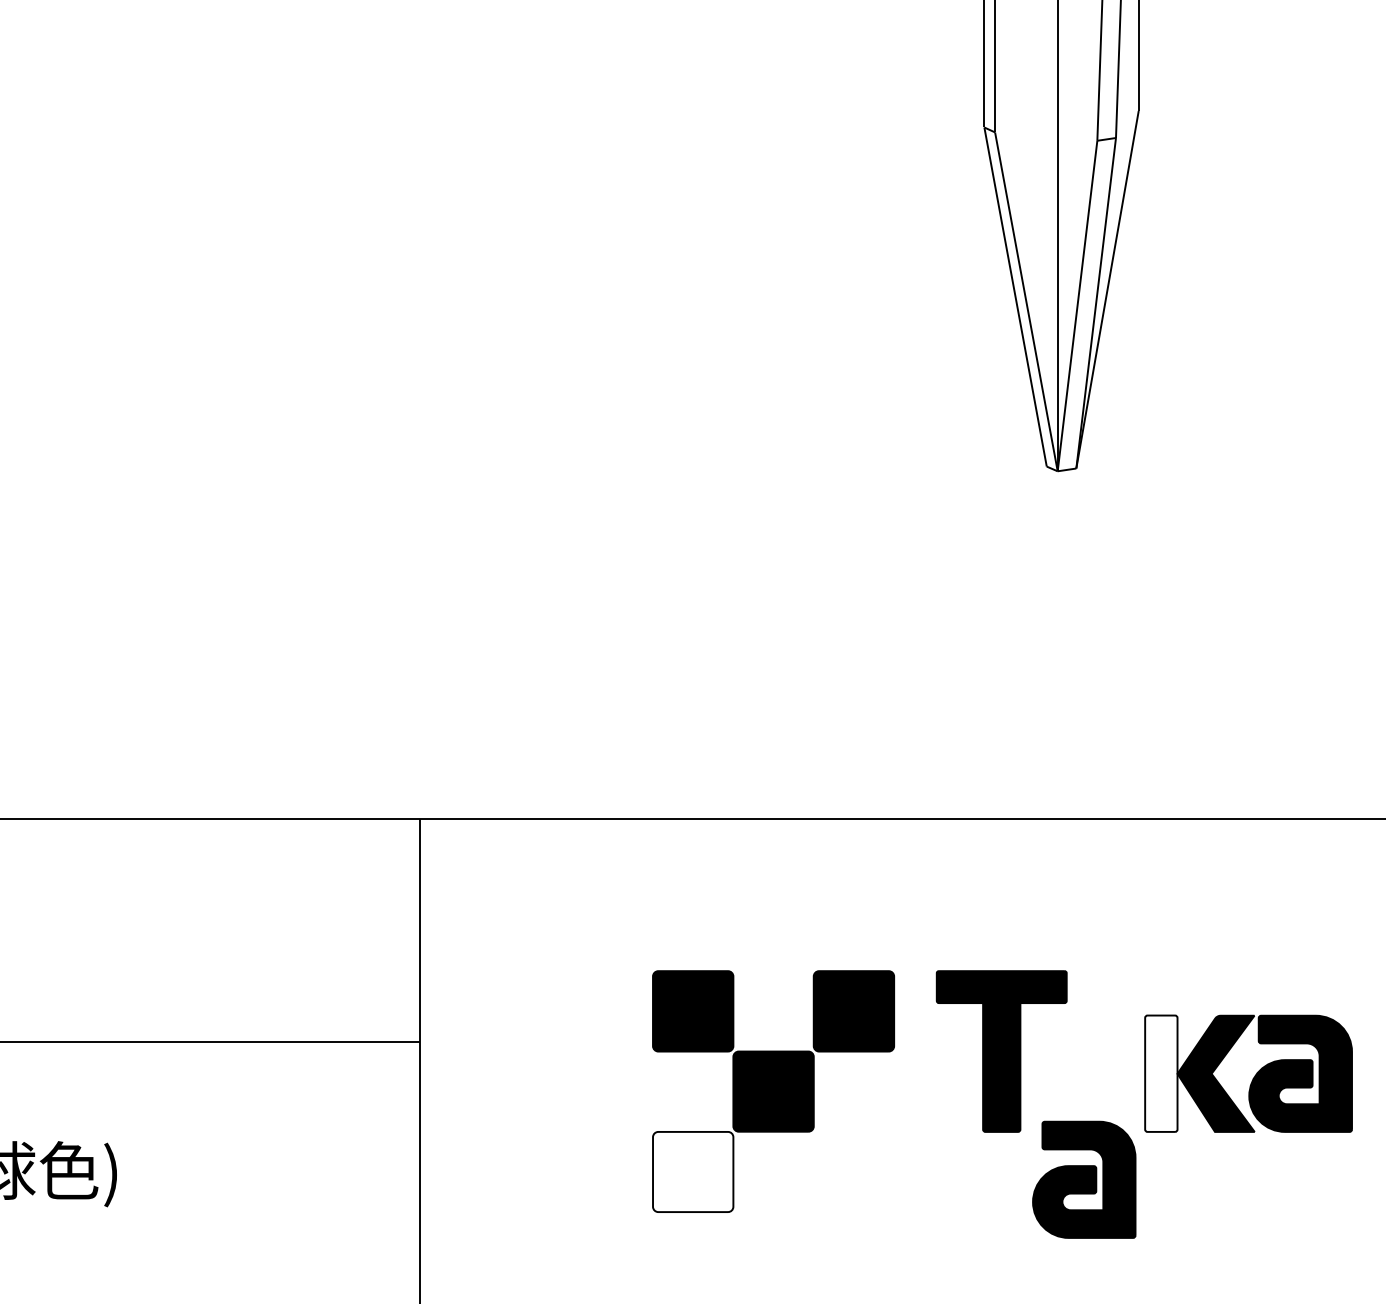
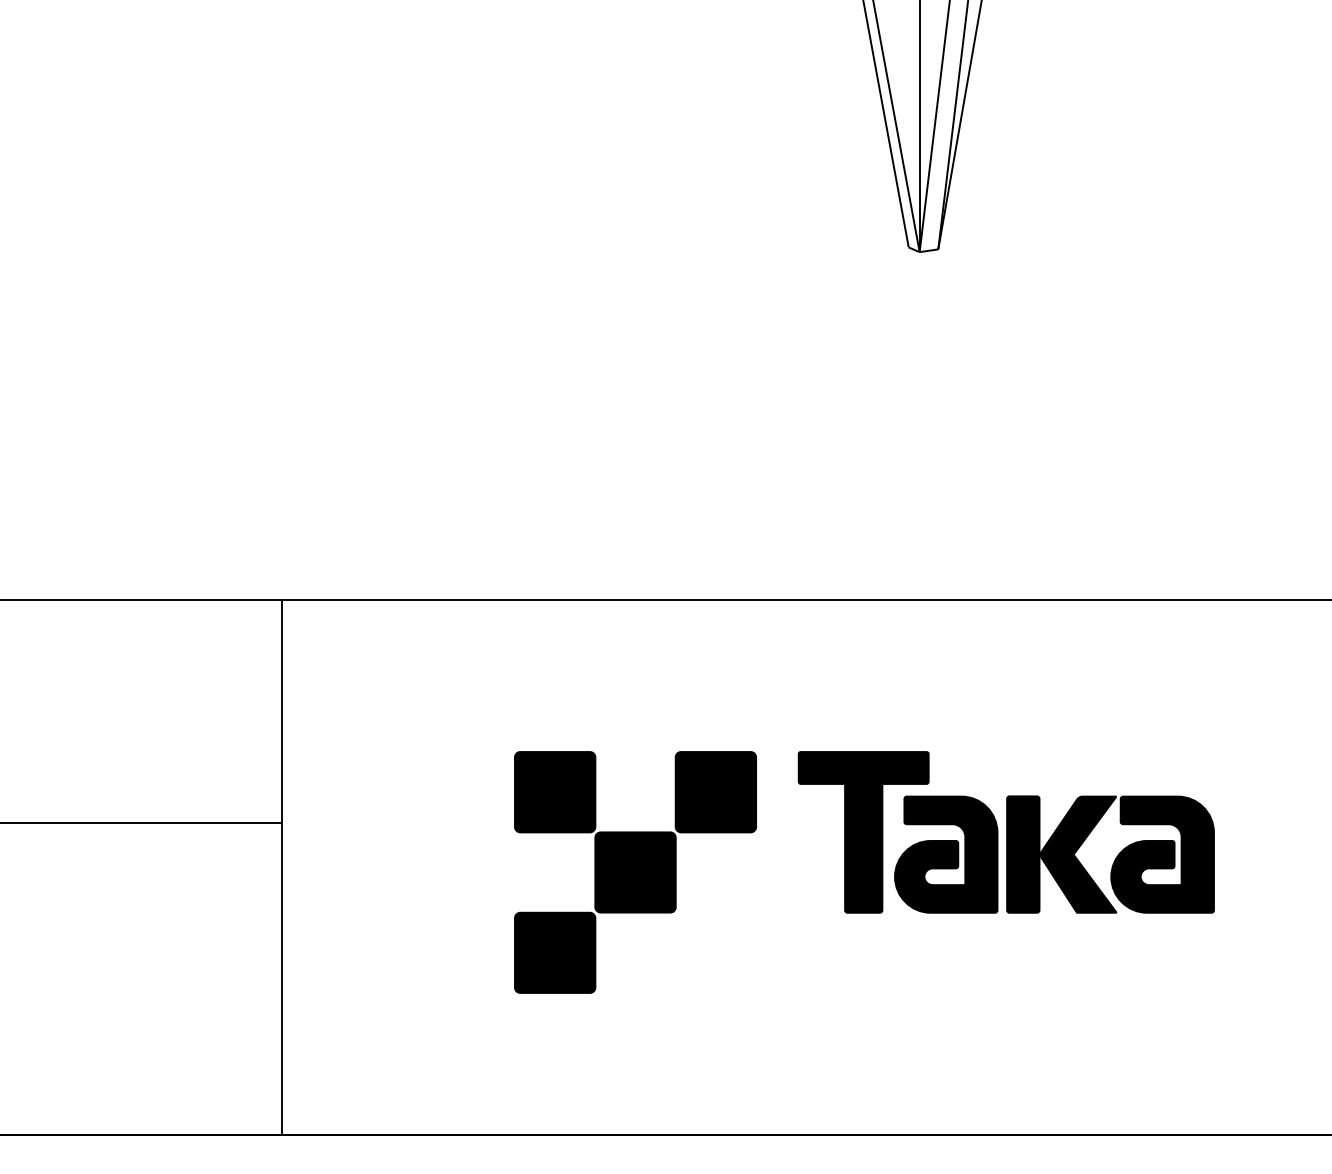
fill: (1161, 1073) -> (1023, 854), added
fill: (693, 1171) -> (555, 952), added
part: (1084, 1179) -> (946, 854), moved

